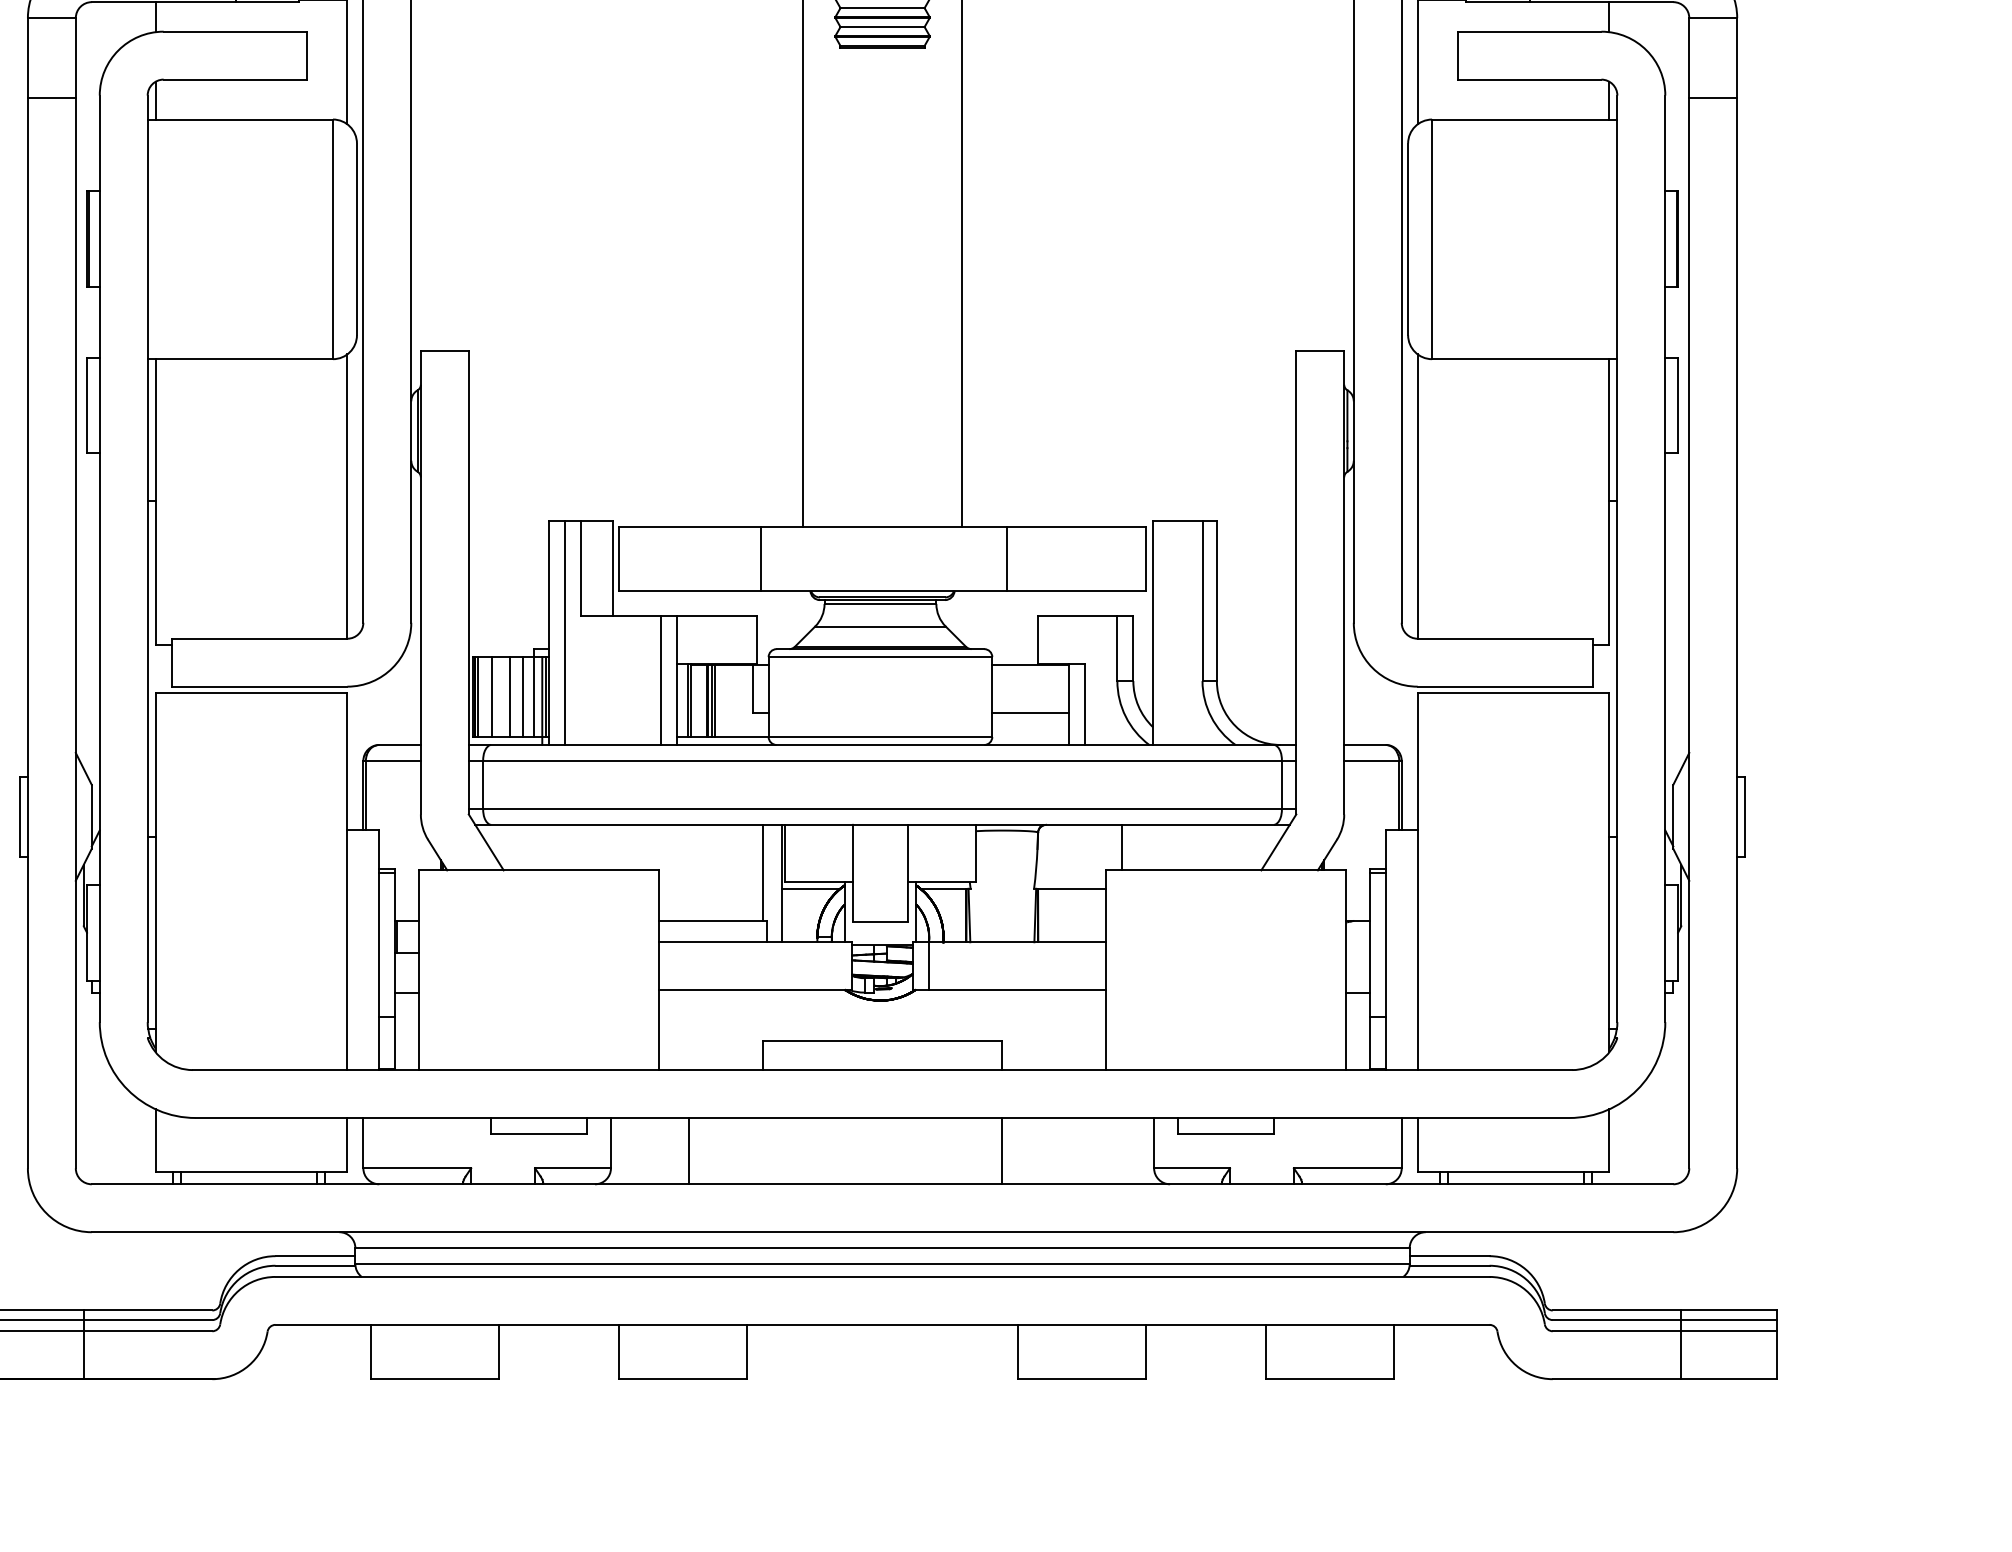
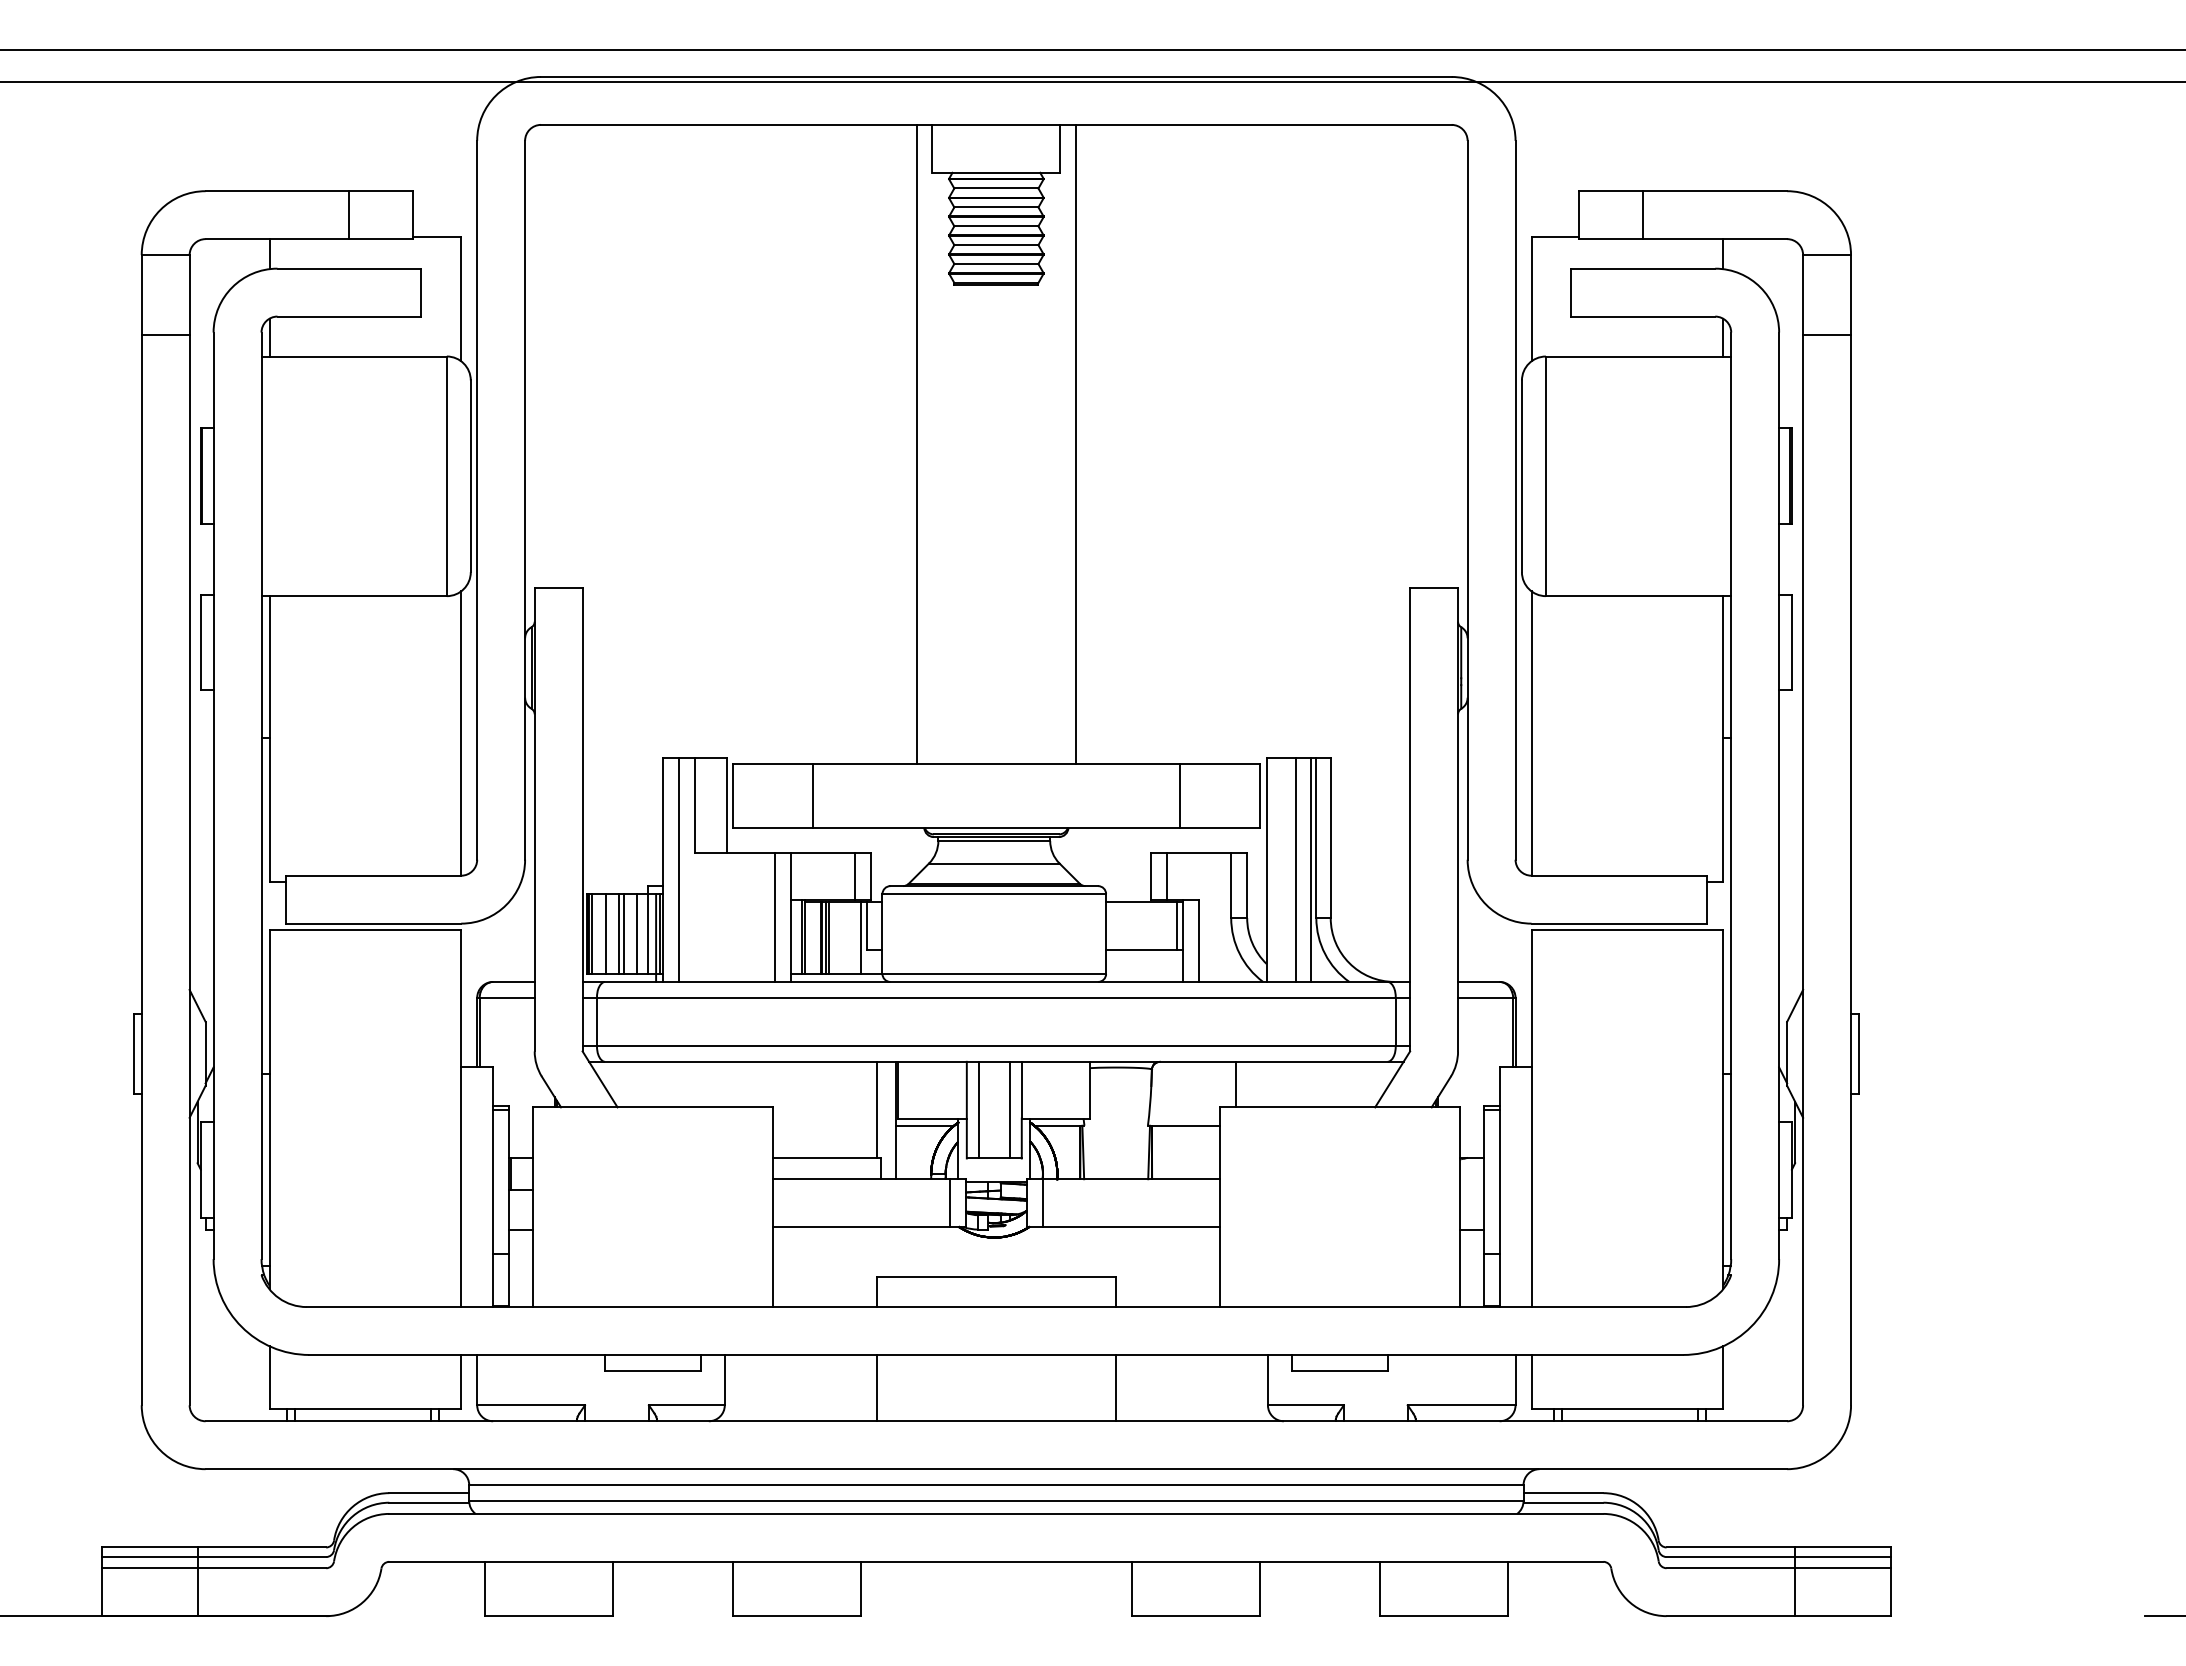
line: (760, 558) -> (812, 795), moved
line: (1007, 558) -> (1180, 795), moved
line: (1182, 632) -> (1296, 869), added
line: (1196, 632) -> (1310, 869), added
line: (740, 639) -> (854, 876), added
line: (1053, 639) -> (1167, 876), added
line: (1063, 689) -> (1177, 926), added
line: (504, 696) -> (618, 933), added
line: (747, 700) -> (861, 937), added
line: (864, 872) -> (978, 1109), added
line: (895, 872) -> (1009, 1109), added
line: (836, 966) -> (950, 1203), added
line: (688, 1150) -> (876, 1387), moved

